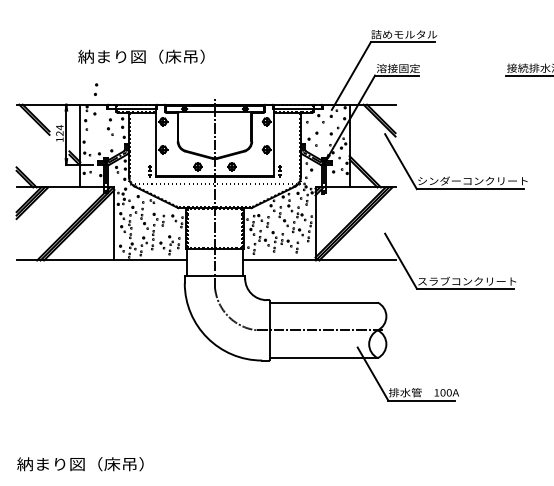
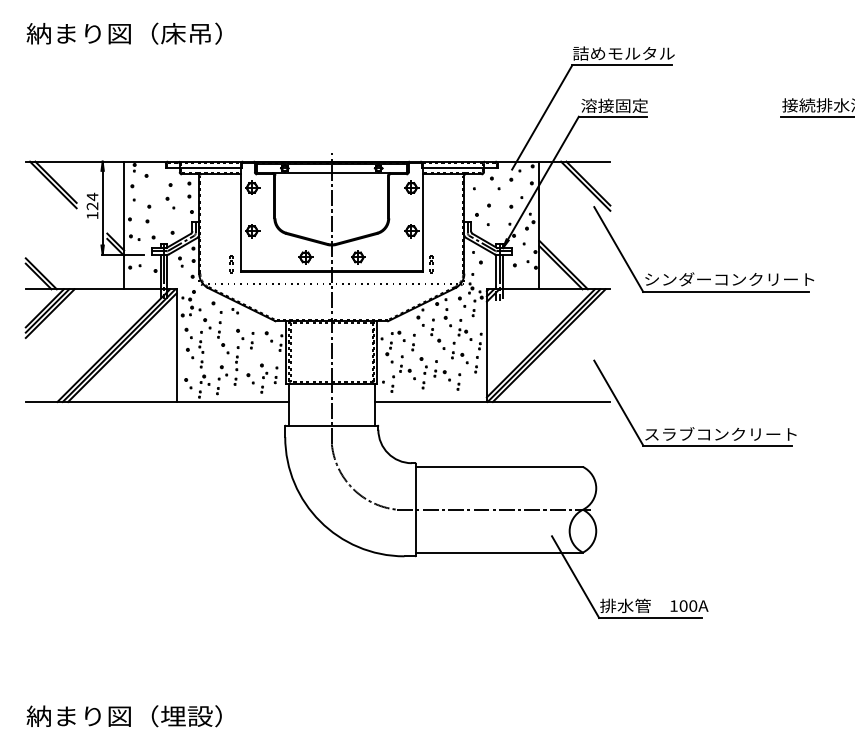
text: (141, 56) -> (124, 33), moved
part: (95, 89) -> (147, 213), moved
text: (120, 464) -> (186, 716), 納まり図（床吊） -> 納まり図（埋設）

